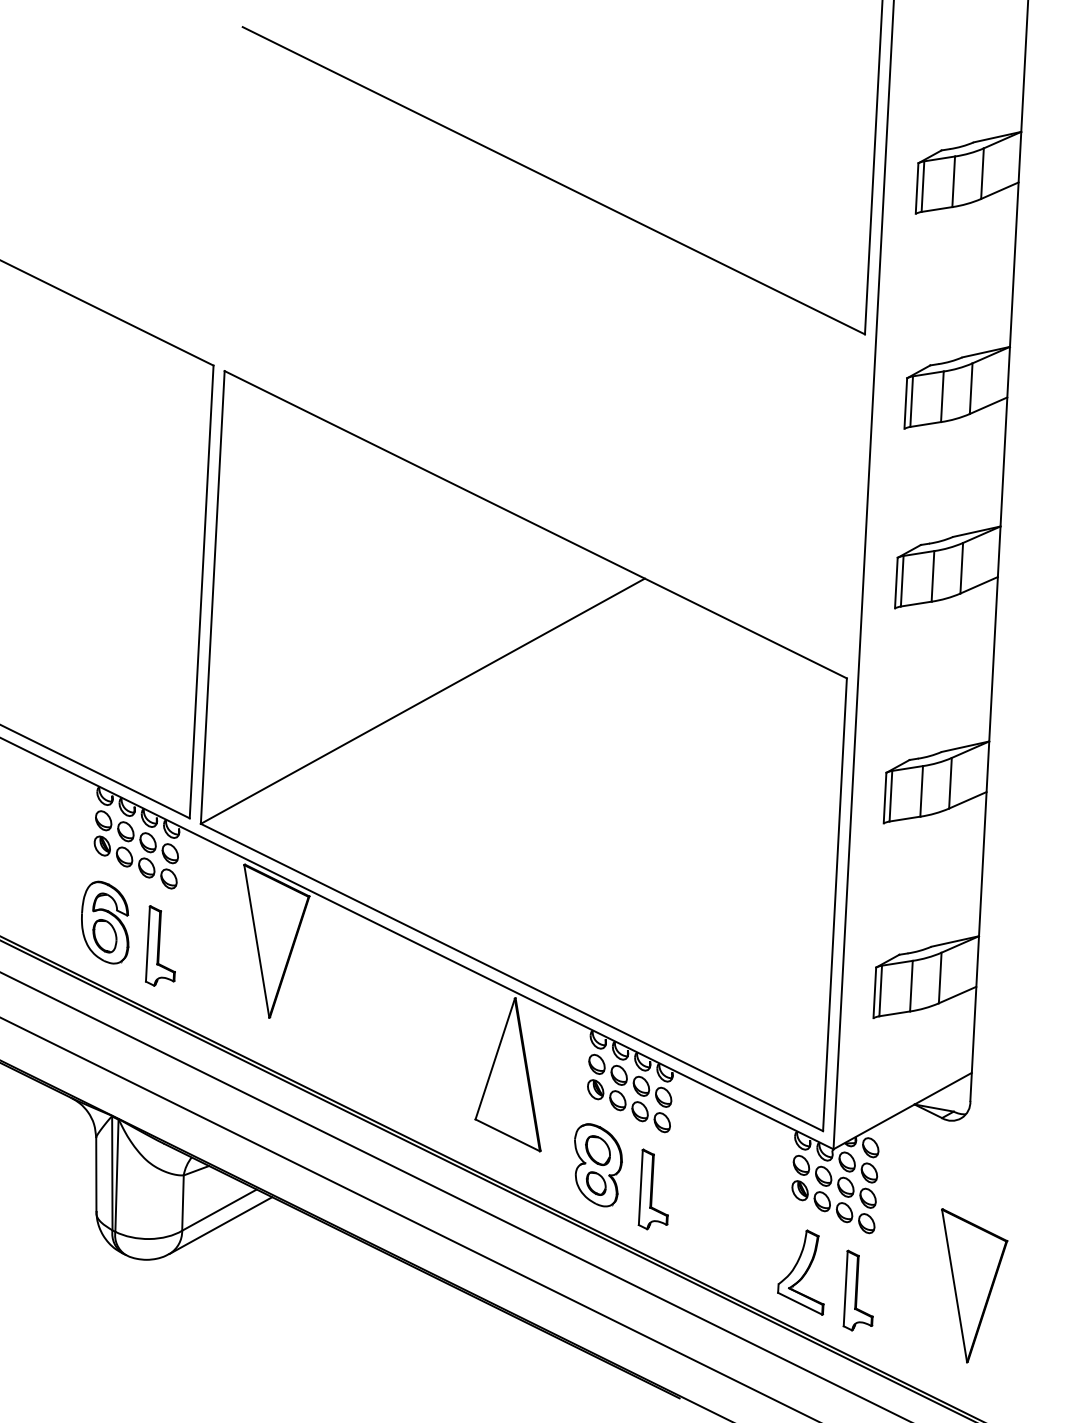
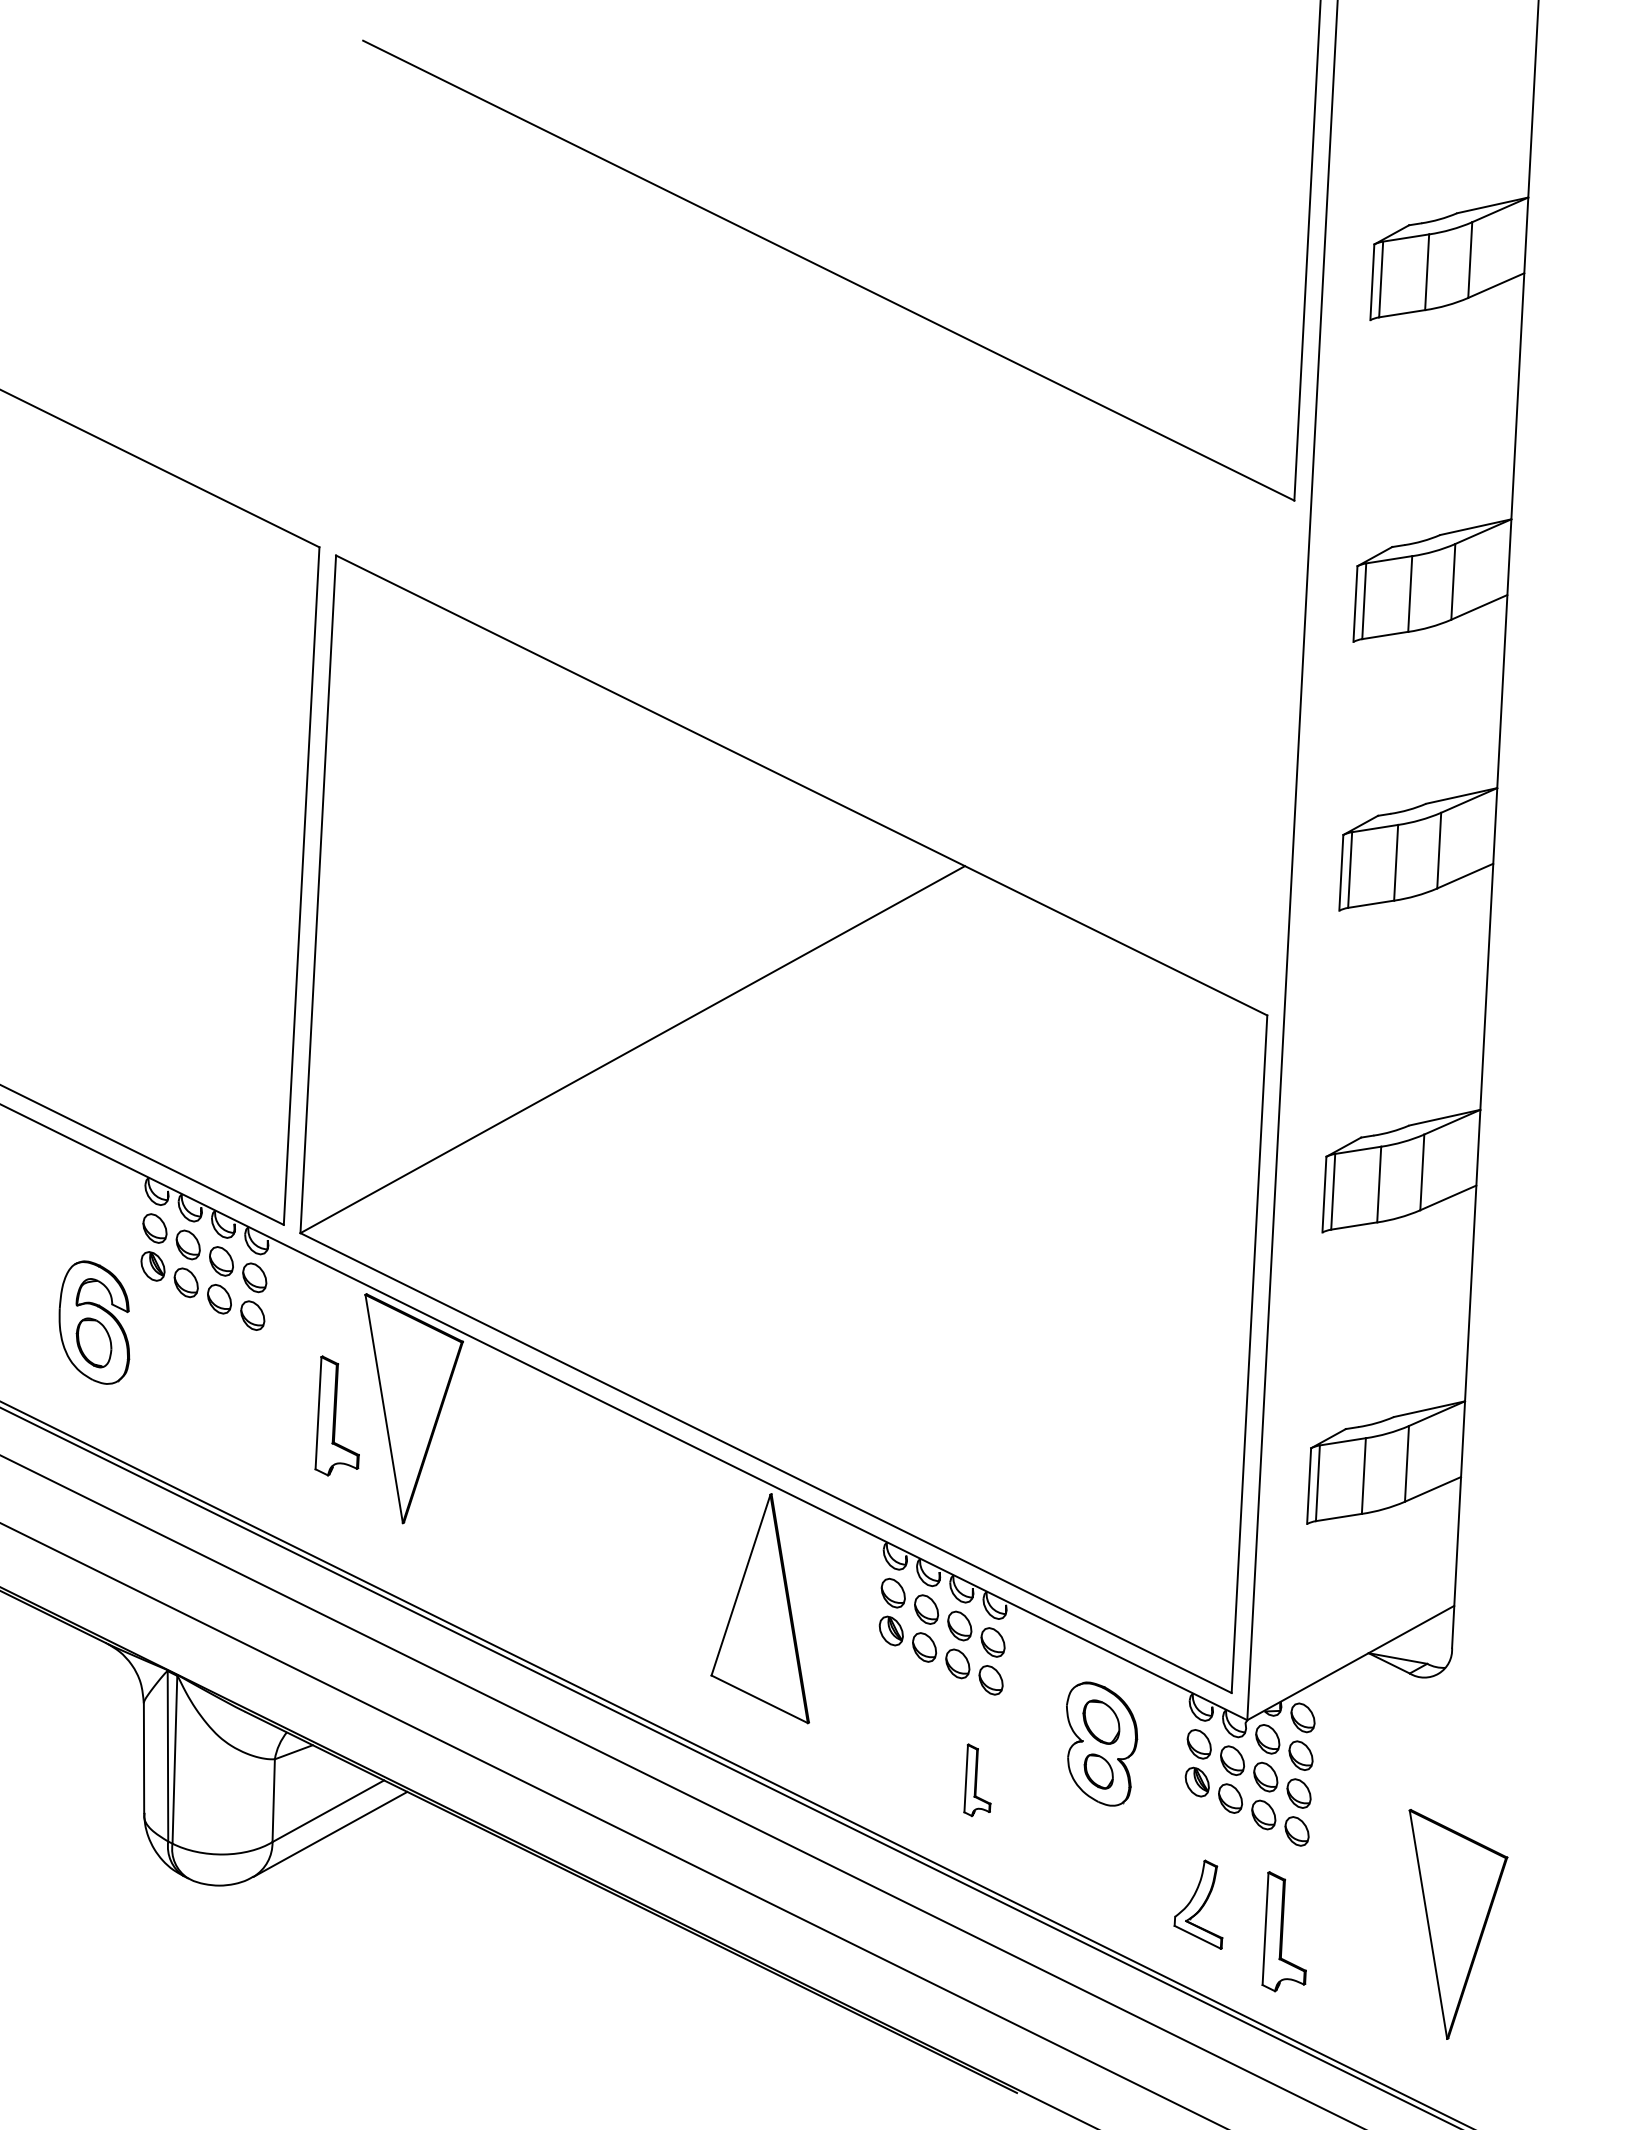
part: (105, 922) -> (94, 1322), moved
part: (160, 945) -> (337, 1415), moved
part: (598, 1165) -> (1102, 1744), moved
part: (652, 1189) -> (976, 1780), size x0.6
part: (800, 1272) -> (1197, 1904), size x0.7

